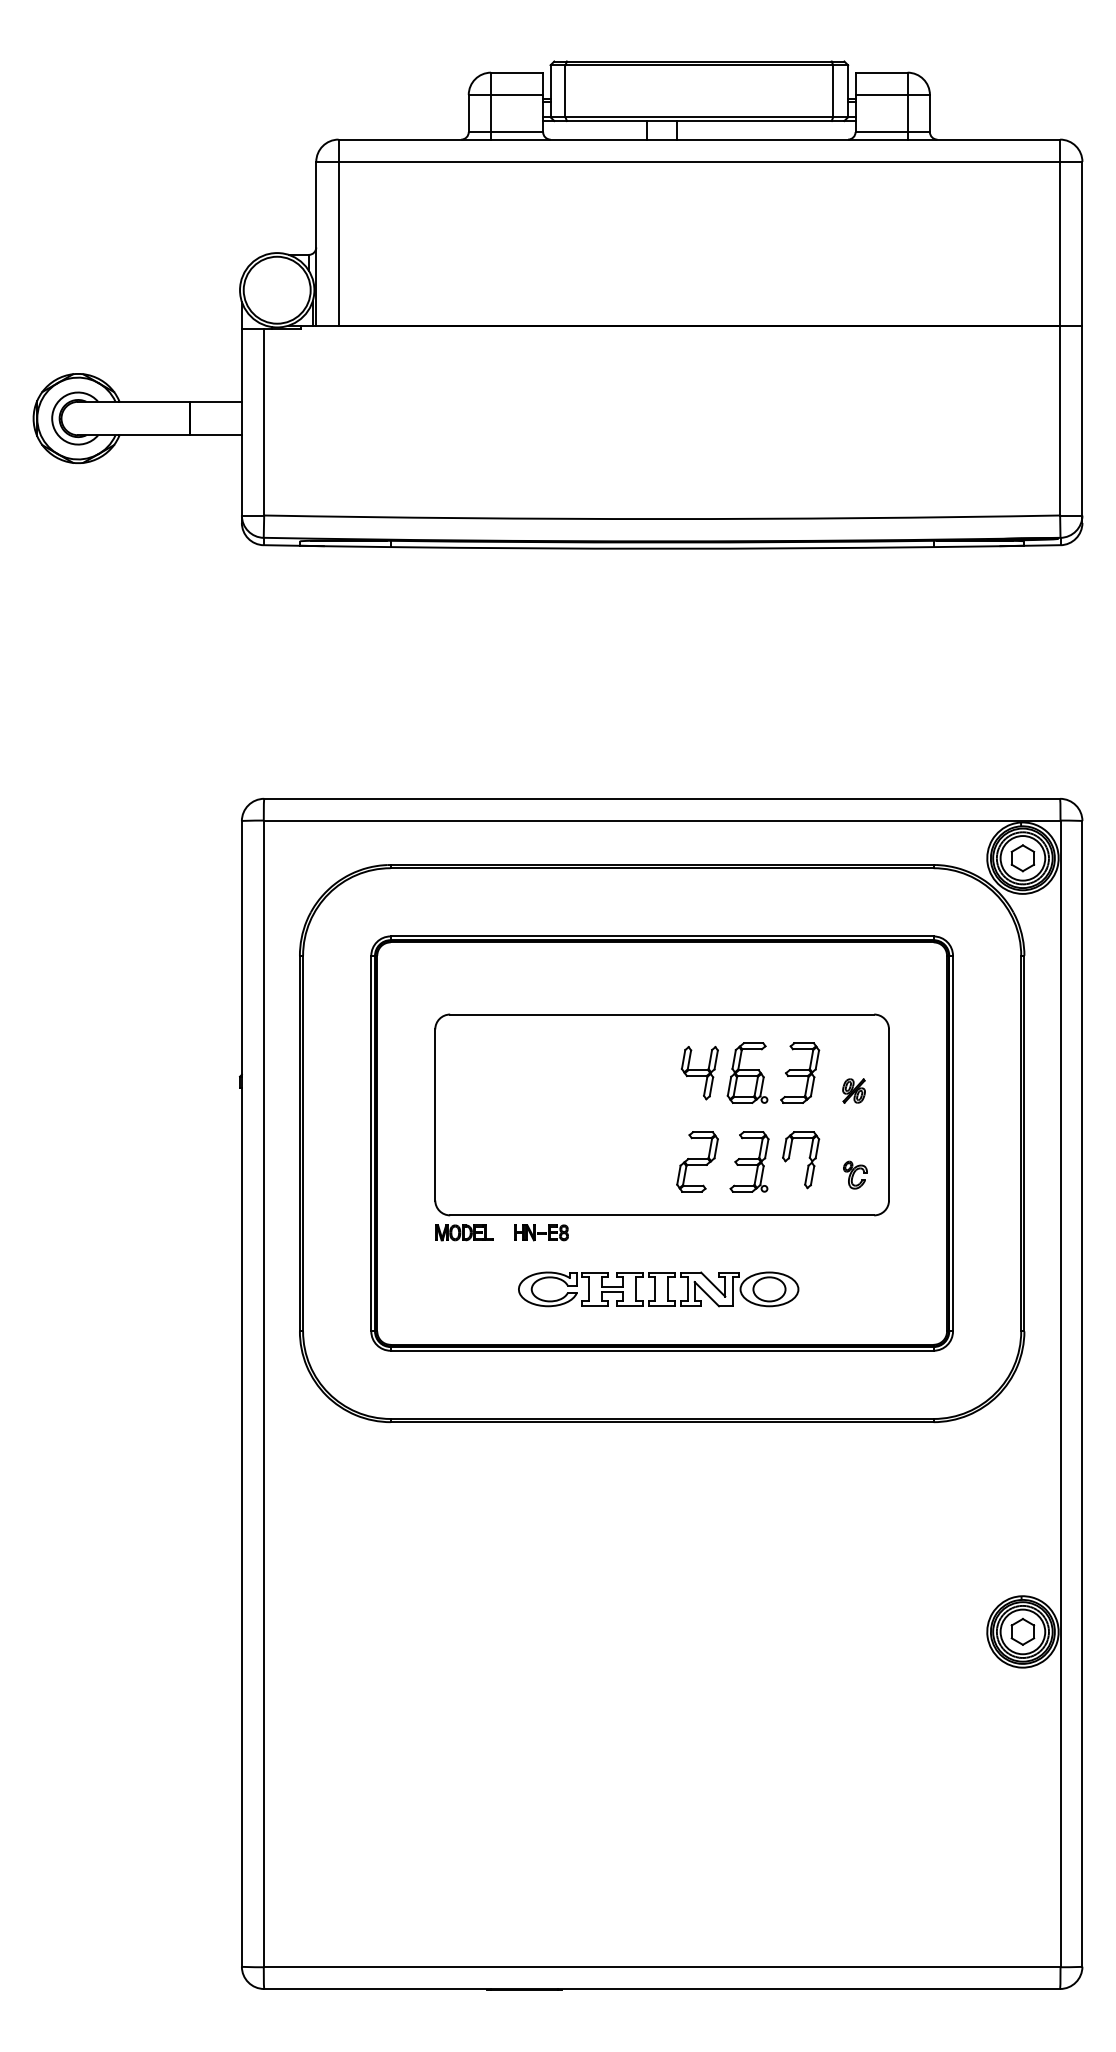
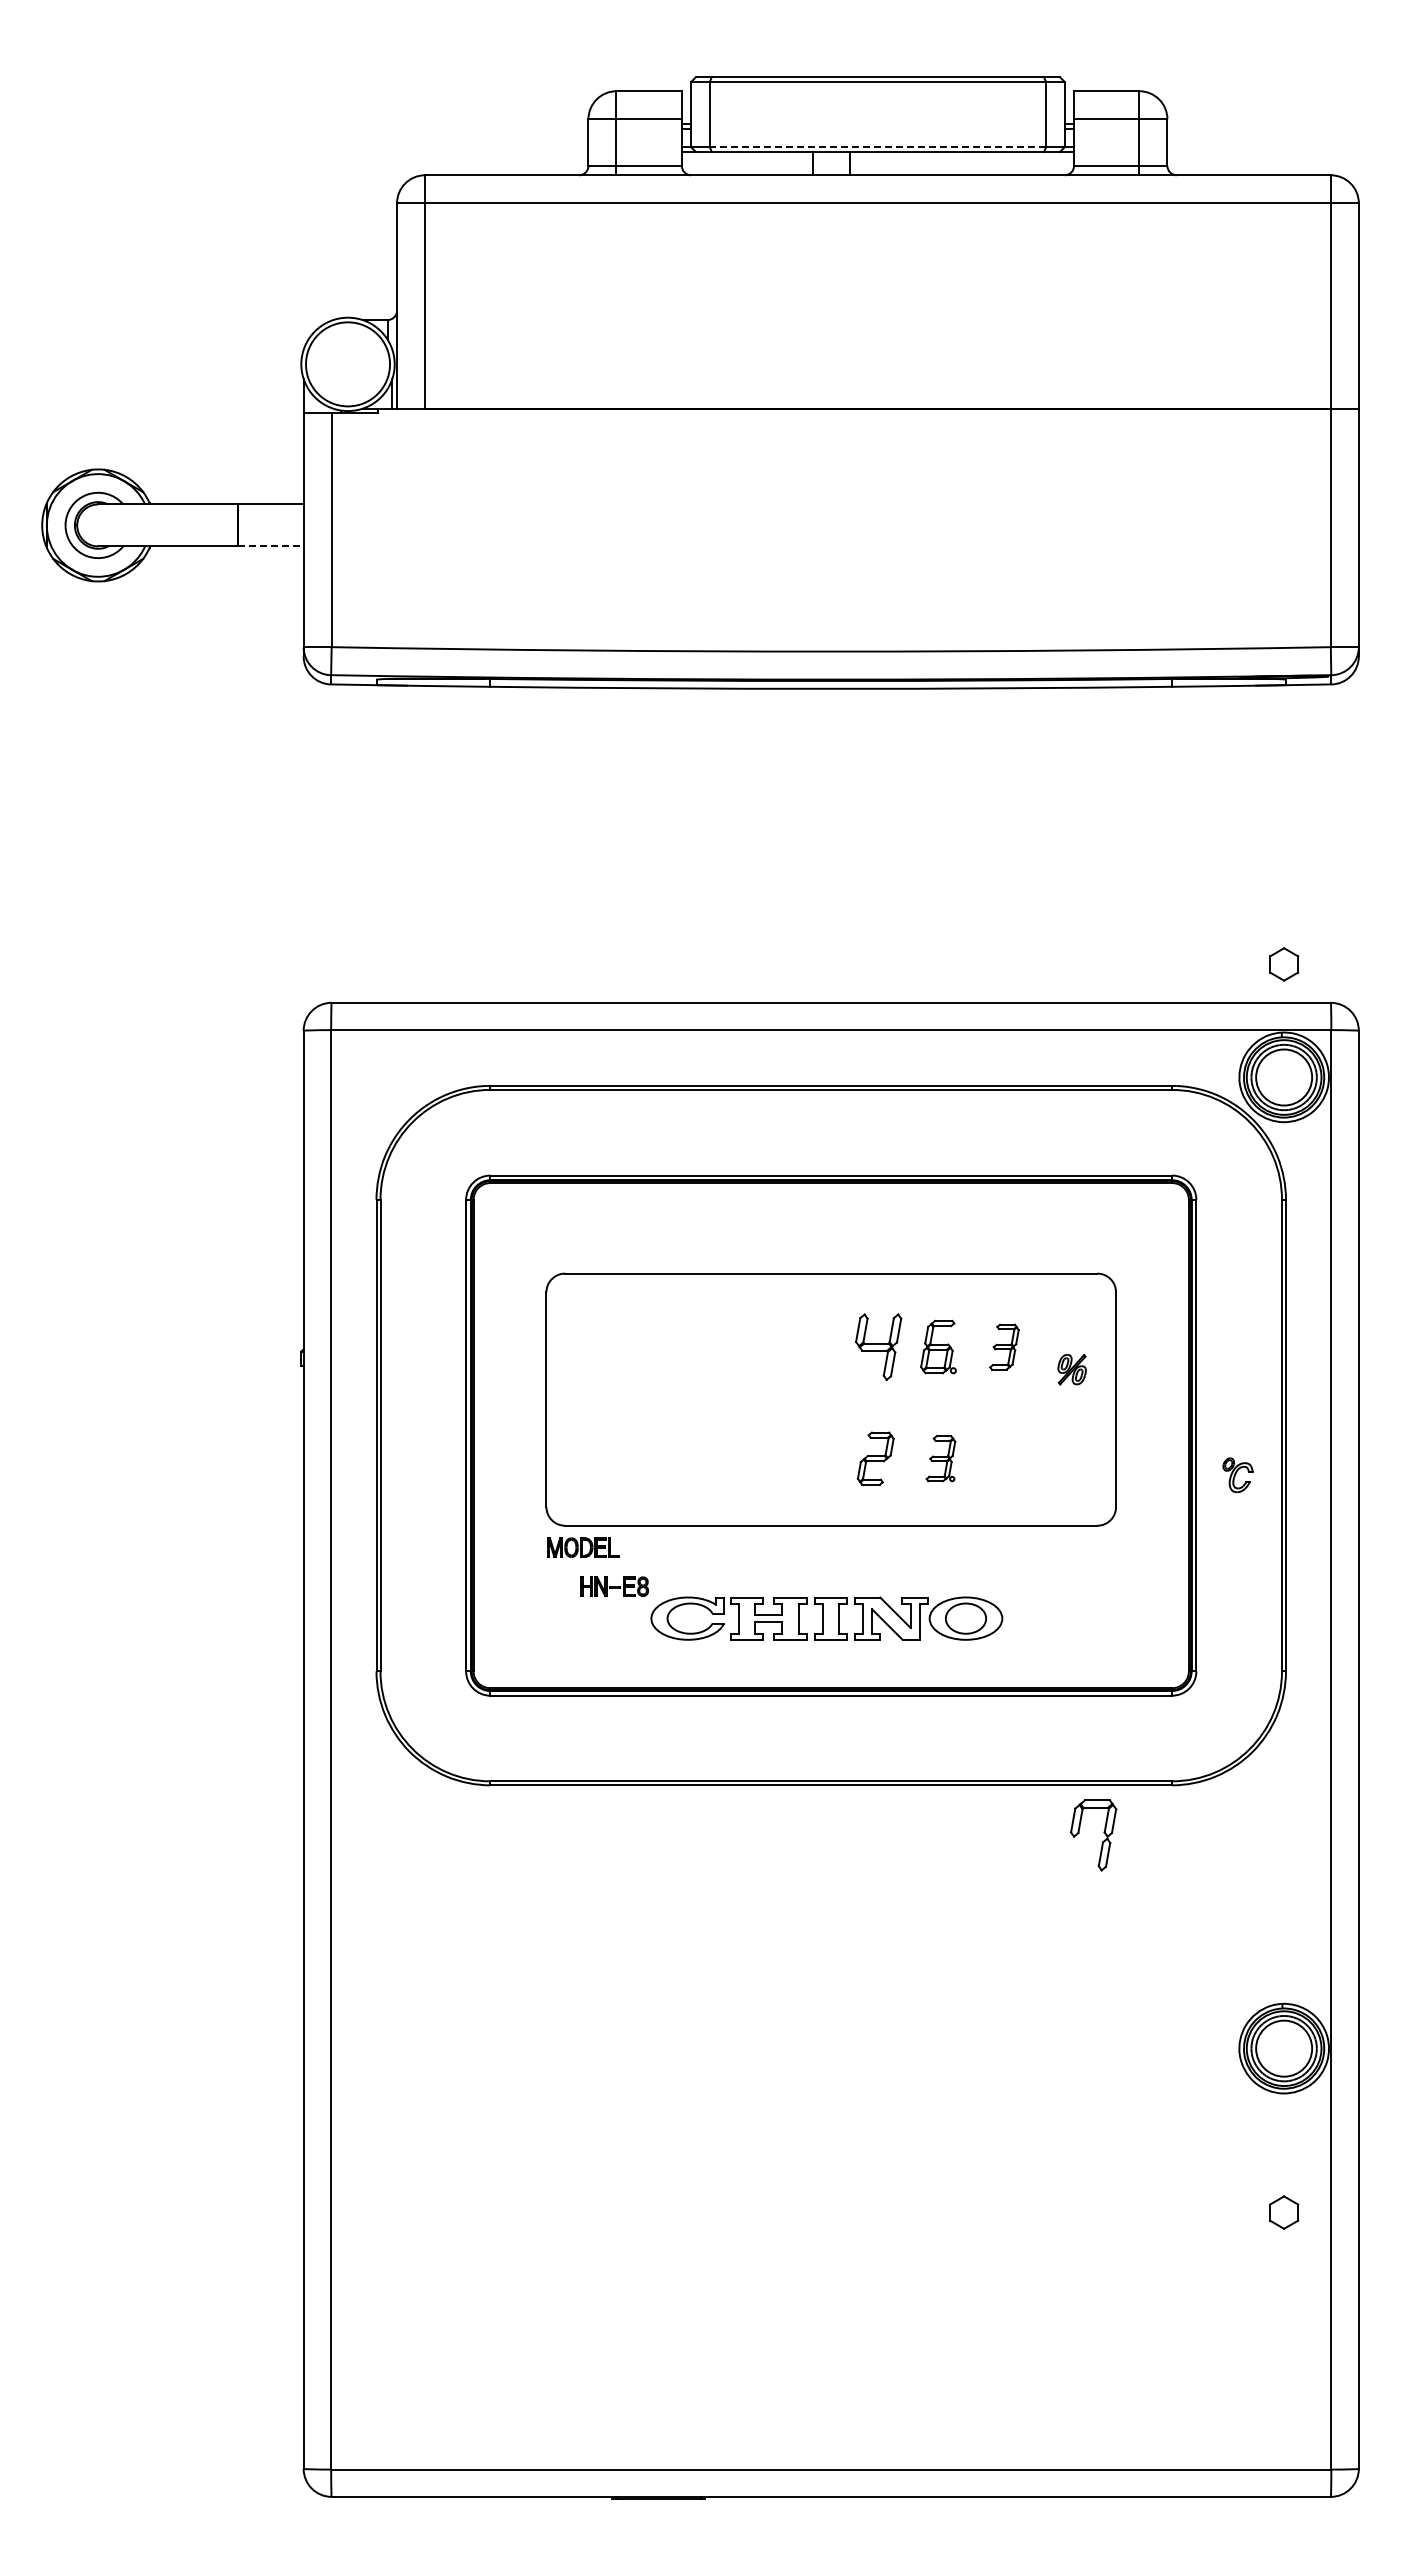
line: (698, 117) -> (877, 147), solid -> dashed
line: (216, 435) -> (271, 546), solid -> dashed
part: (1023, 858) -> (1284, 964), moved
part: (747, 1072) -> (938, 1346), size x0.7
part: (800, 1072) -> (1004, 1346), size x0.6
part: (808, 1157) -> (1103, 1832), moved
part: (697, 1161) -> (875, 1458), size x0.7
part: (749, 1161) -> (940, 1458), size x0.6
part: (855, 1175) -> (1237, 1475), moved
part: (541, 1232) -> (614, 1586), moved
part: (1023, 1631) -> (1284, 2212), moved

